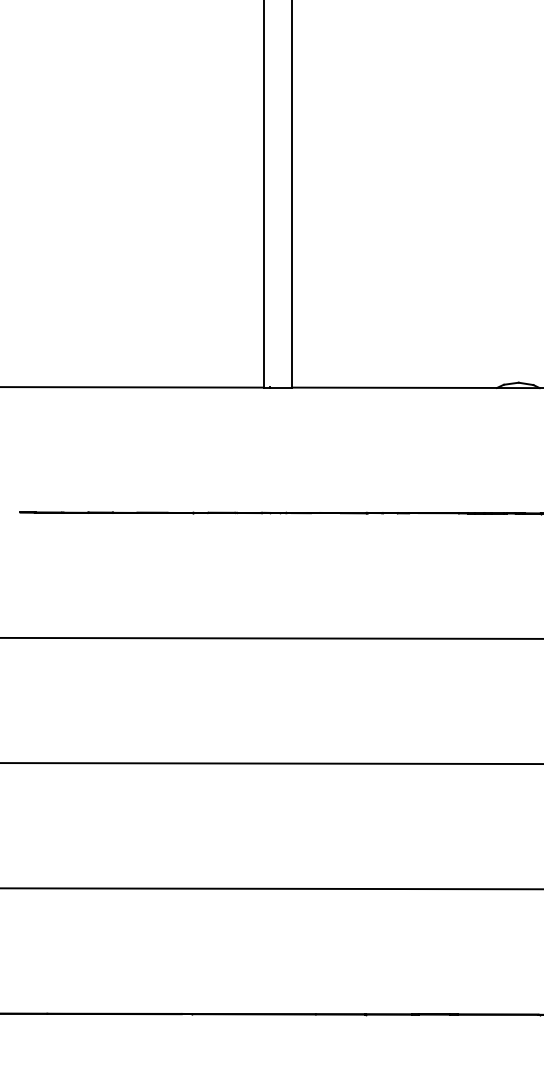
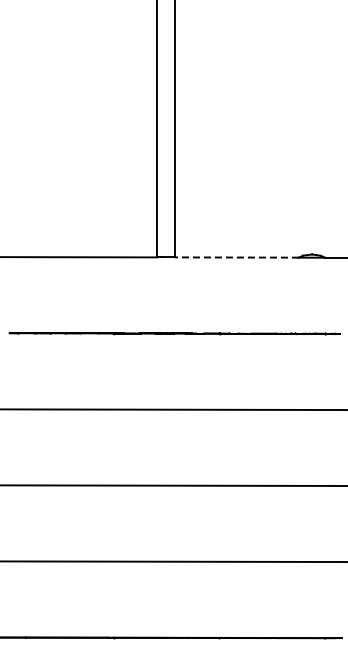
line: (394, 387) -> (236, 257), solid -> dashed

